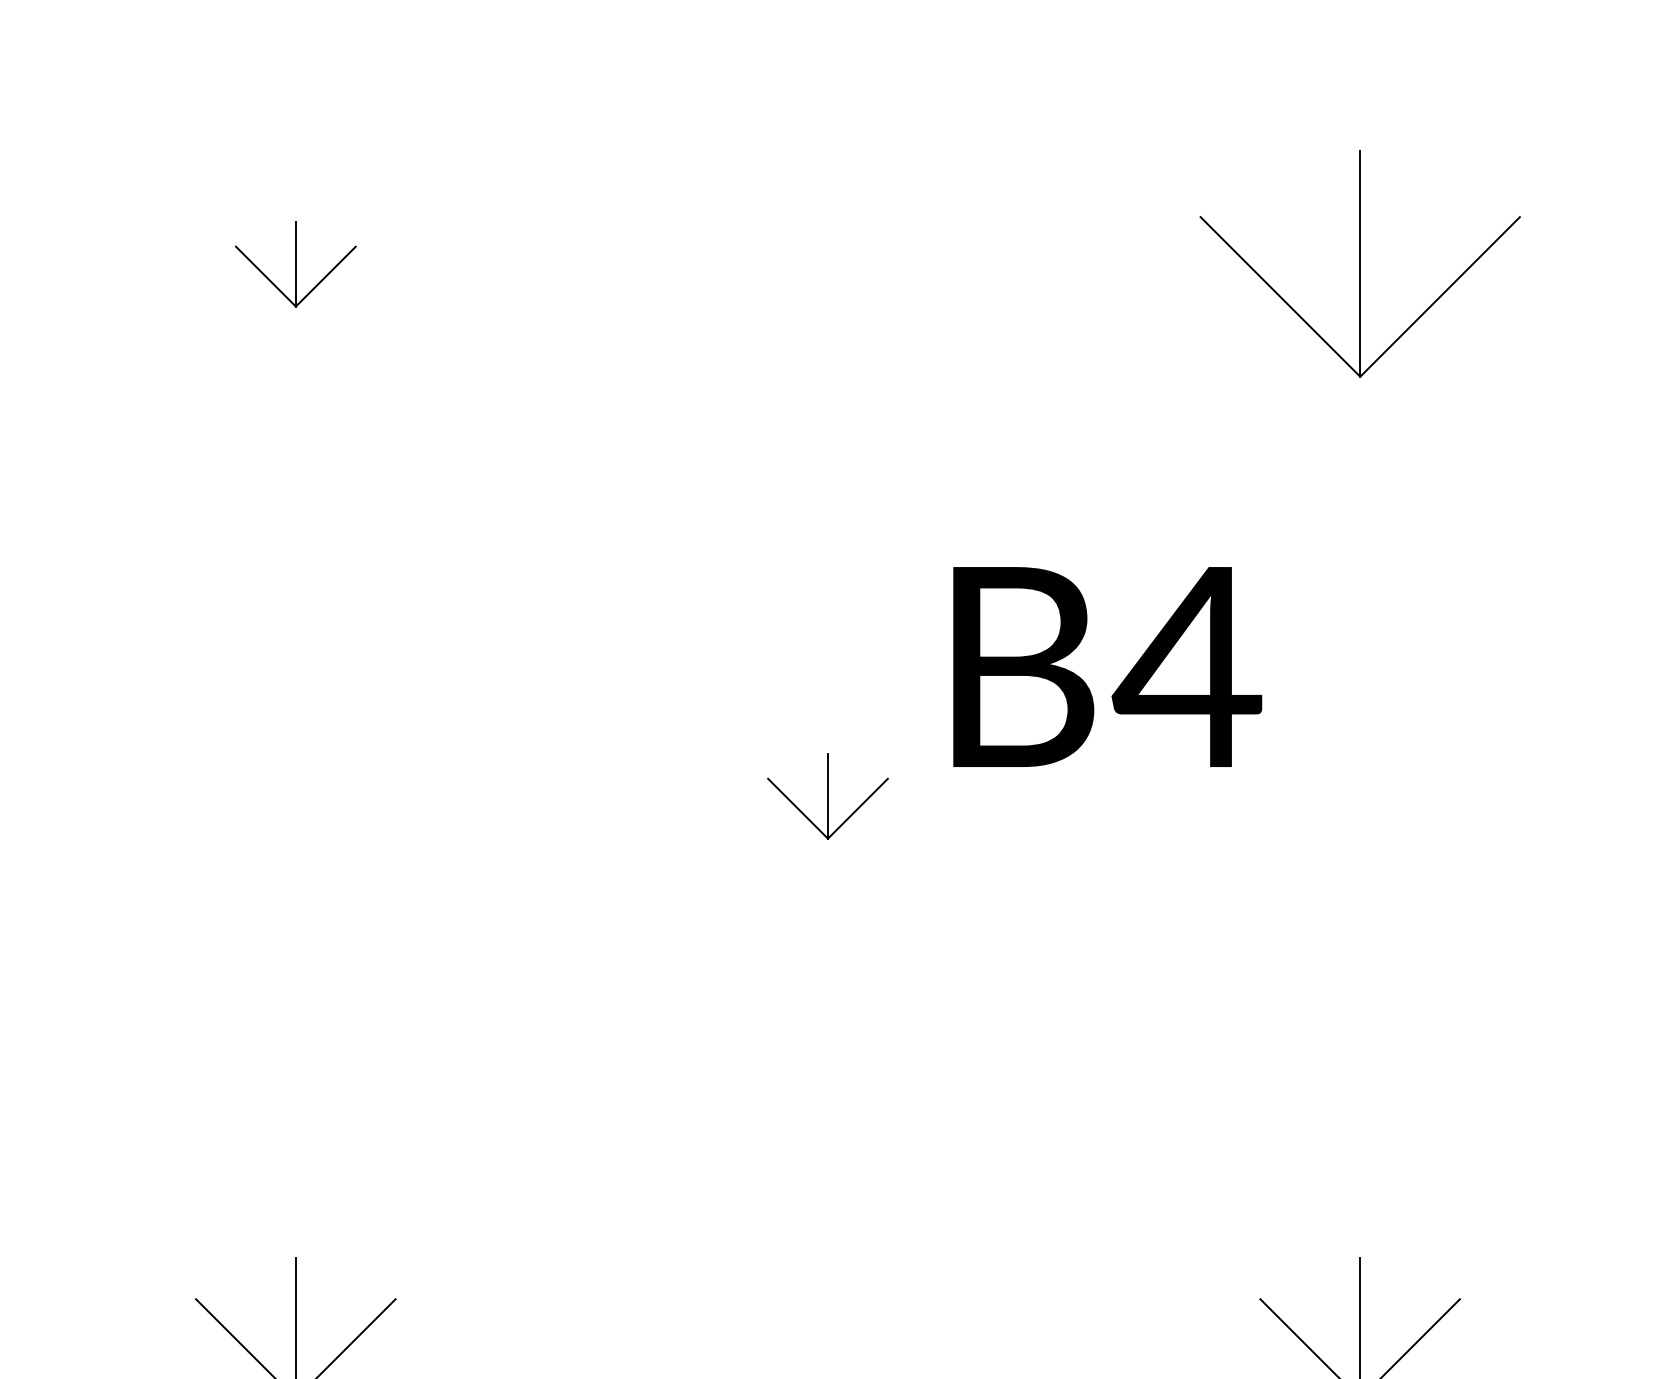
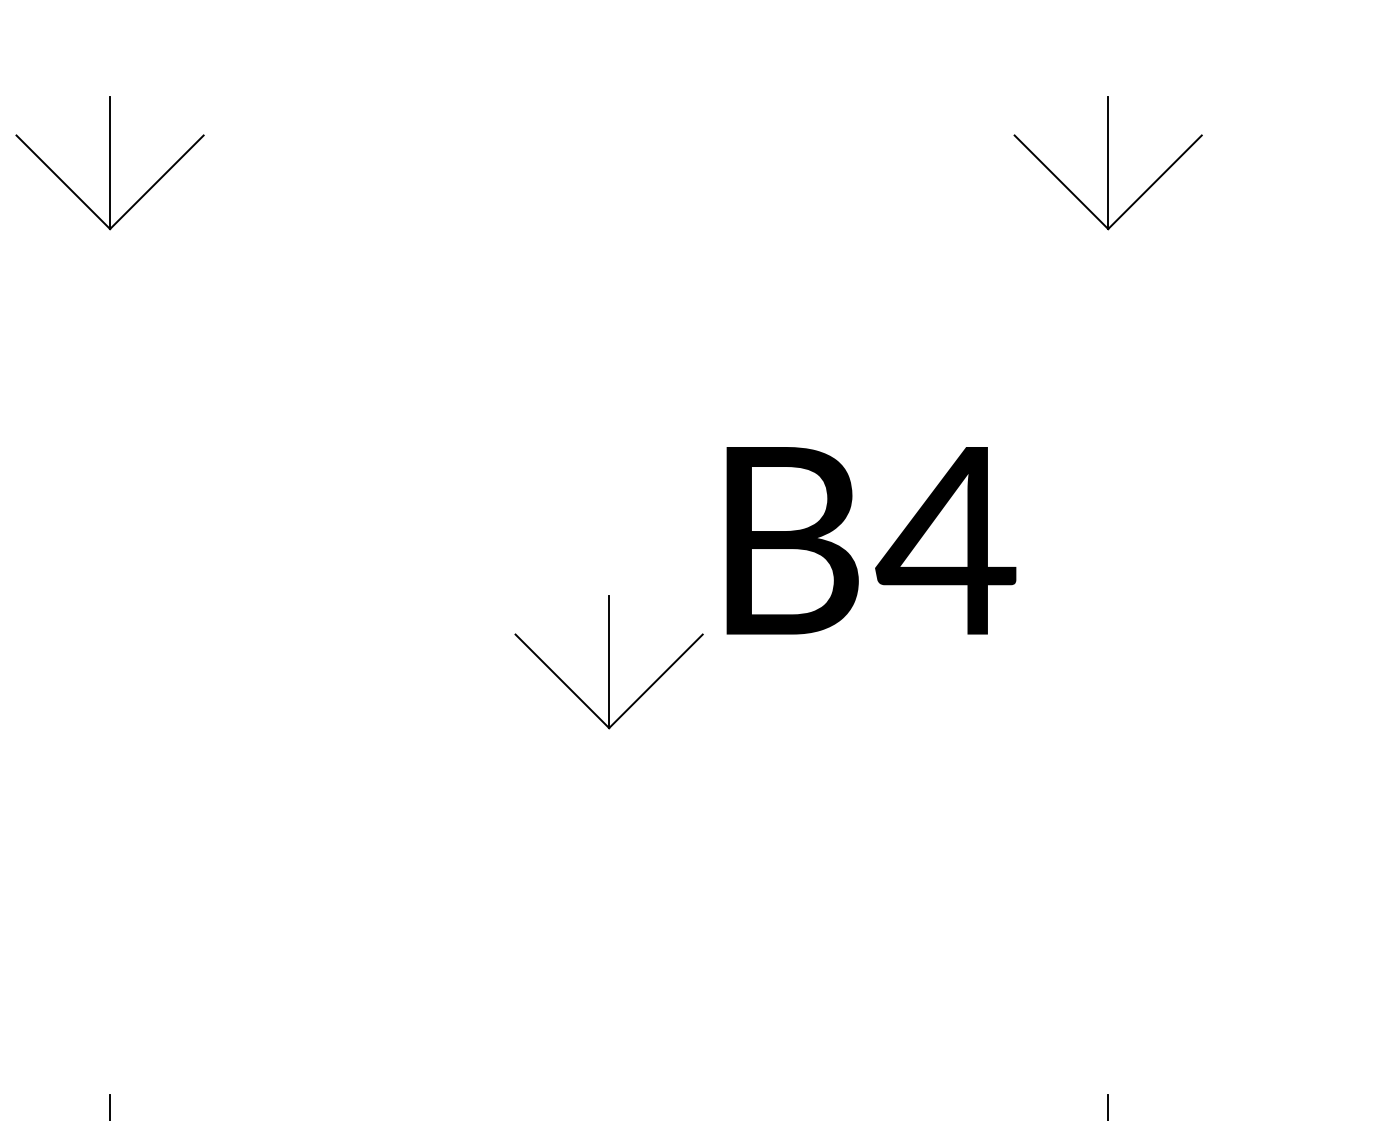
part: (295, 264) -> (109, 163), size x1.67
part: (1359, 264) -> (1107, 163), size x0.62
part: (827, 796) -> (608, 662), size x1.67

